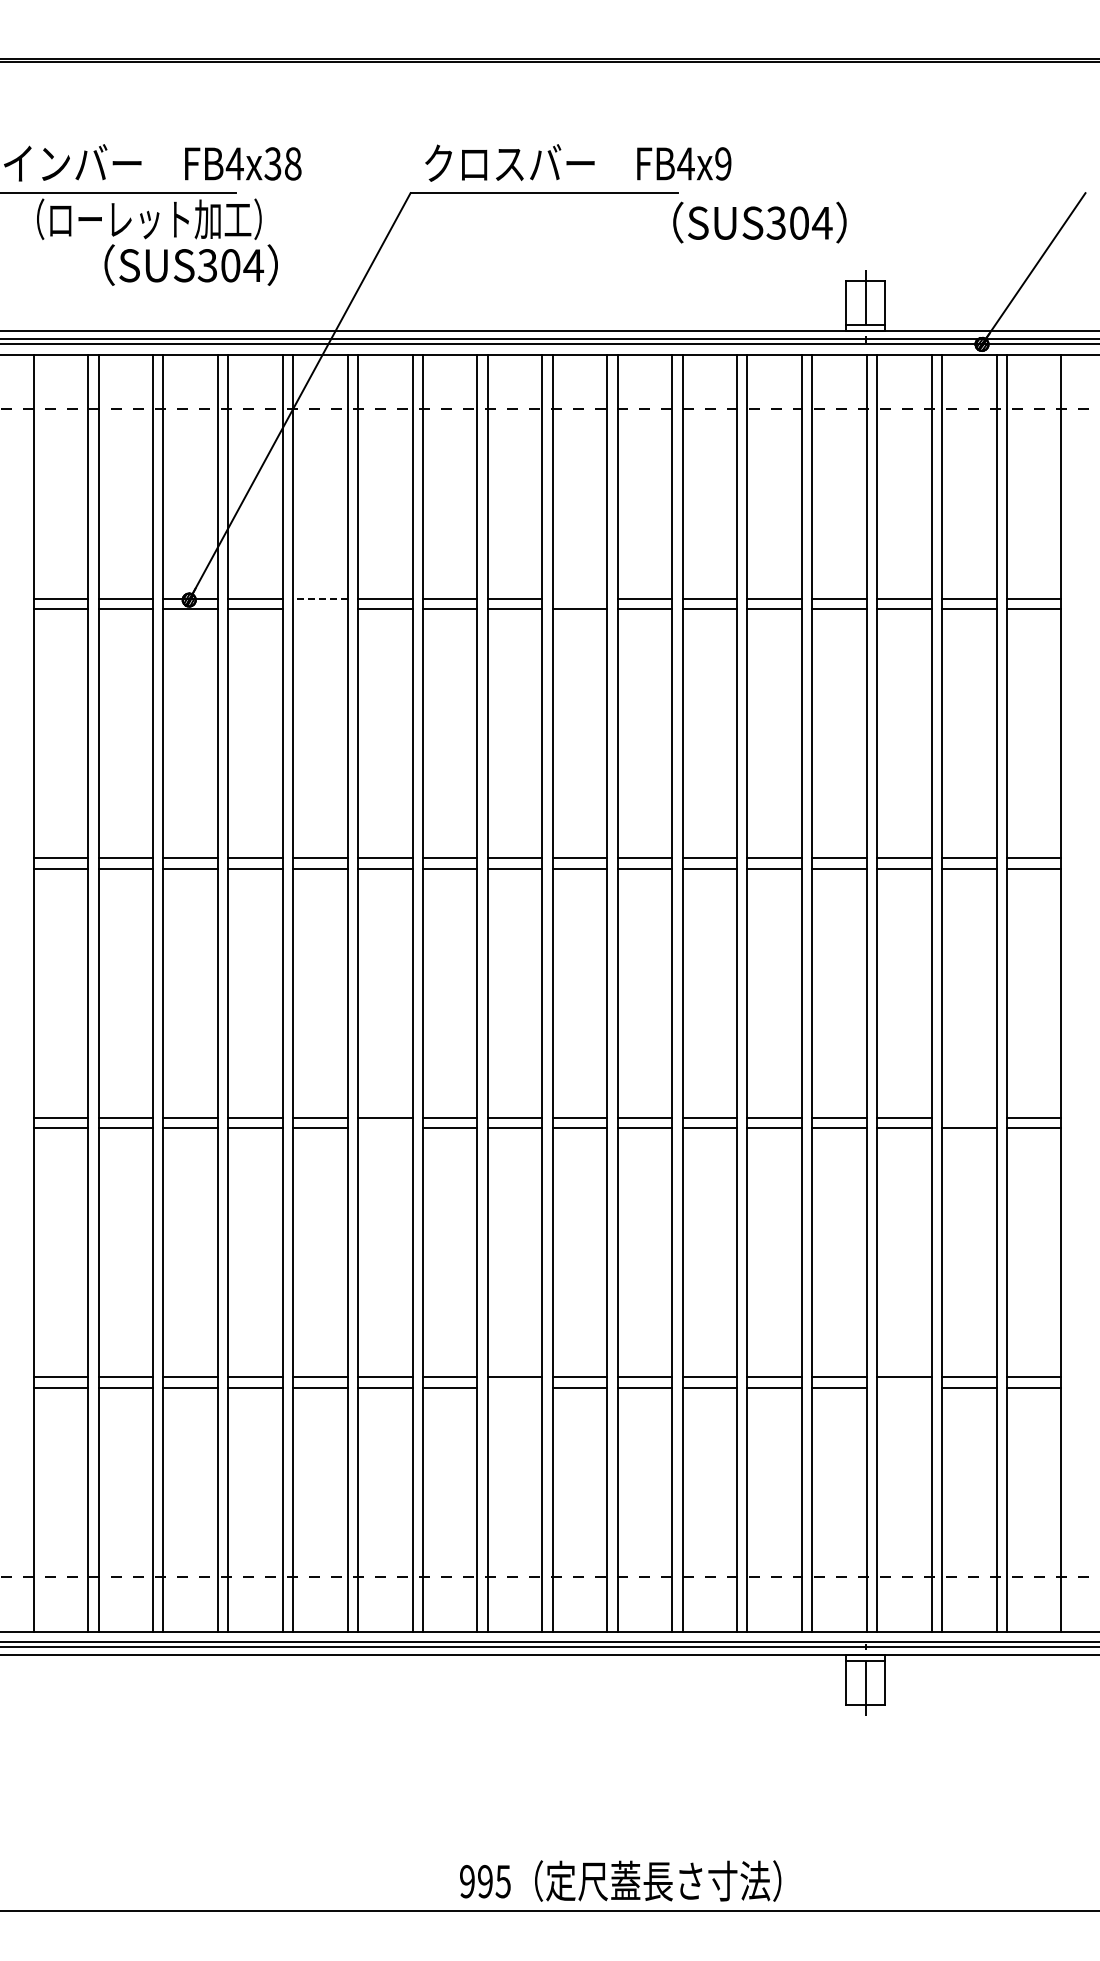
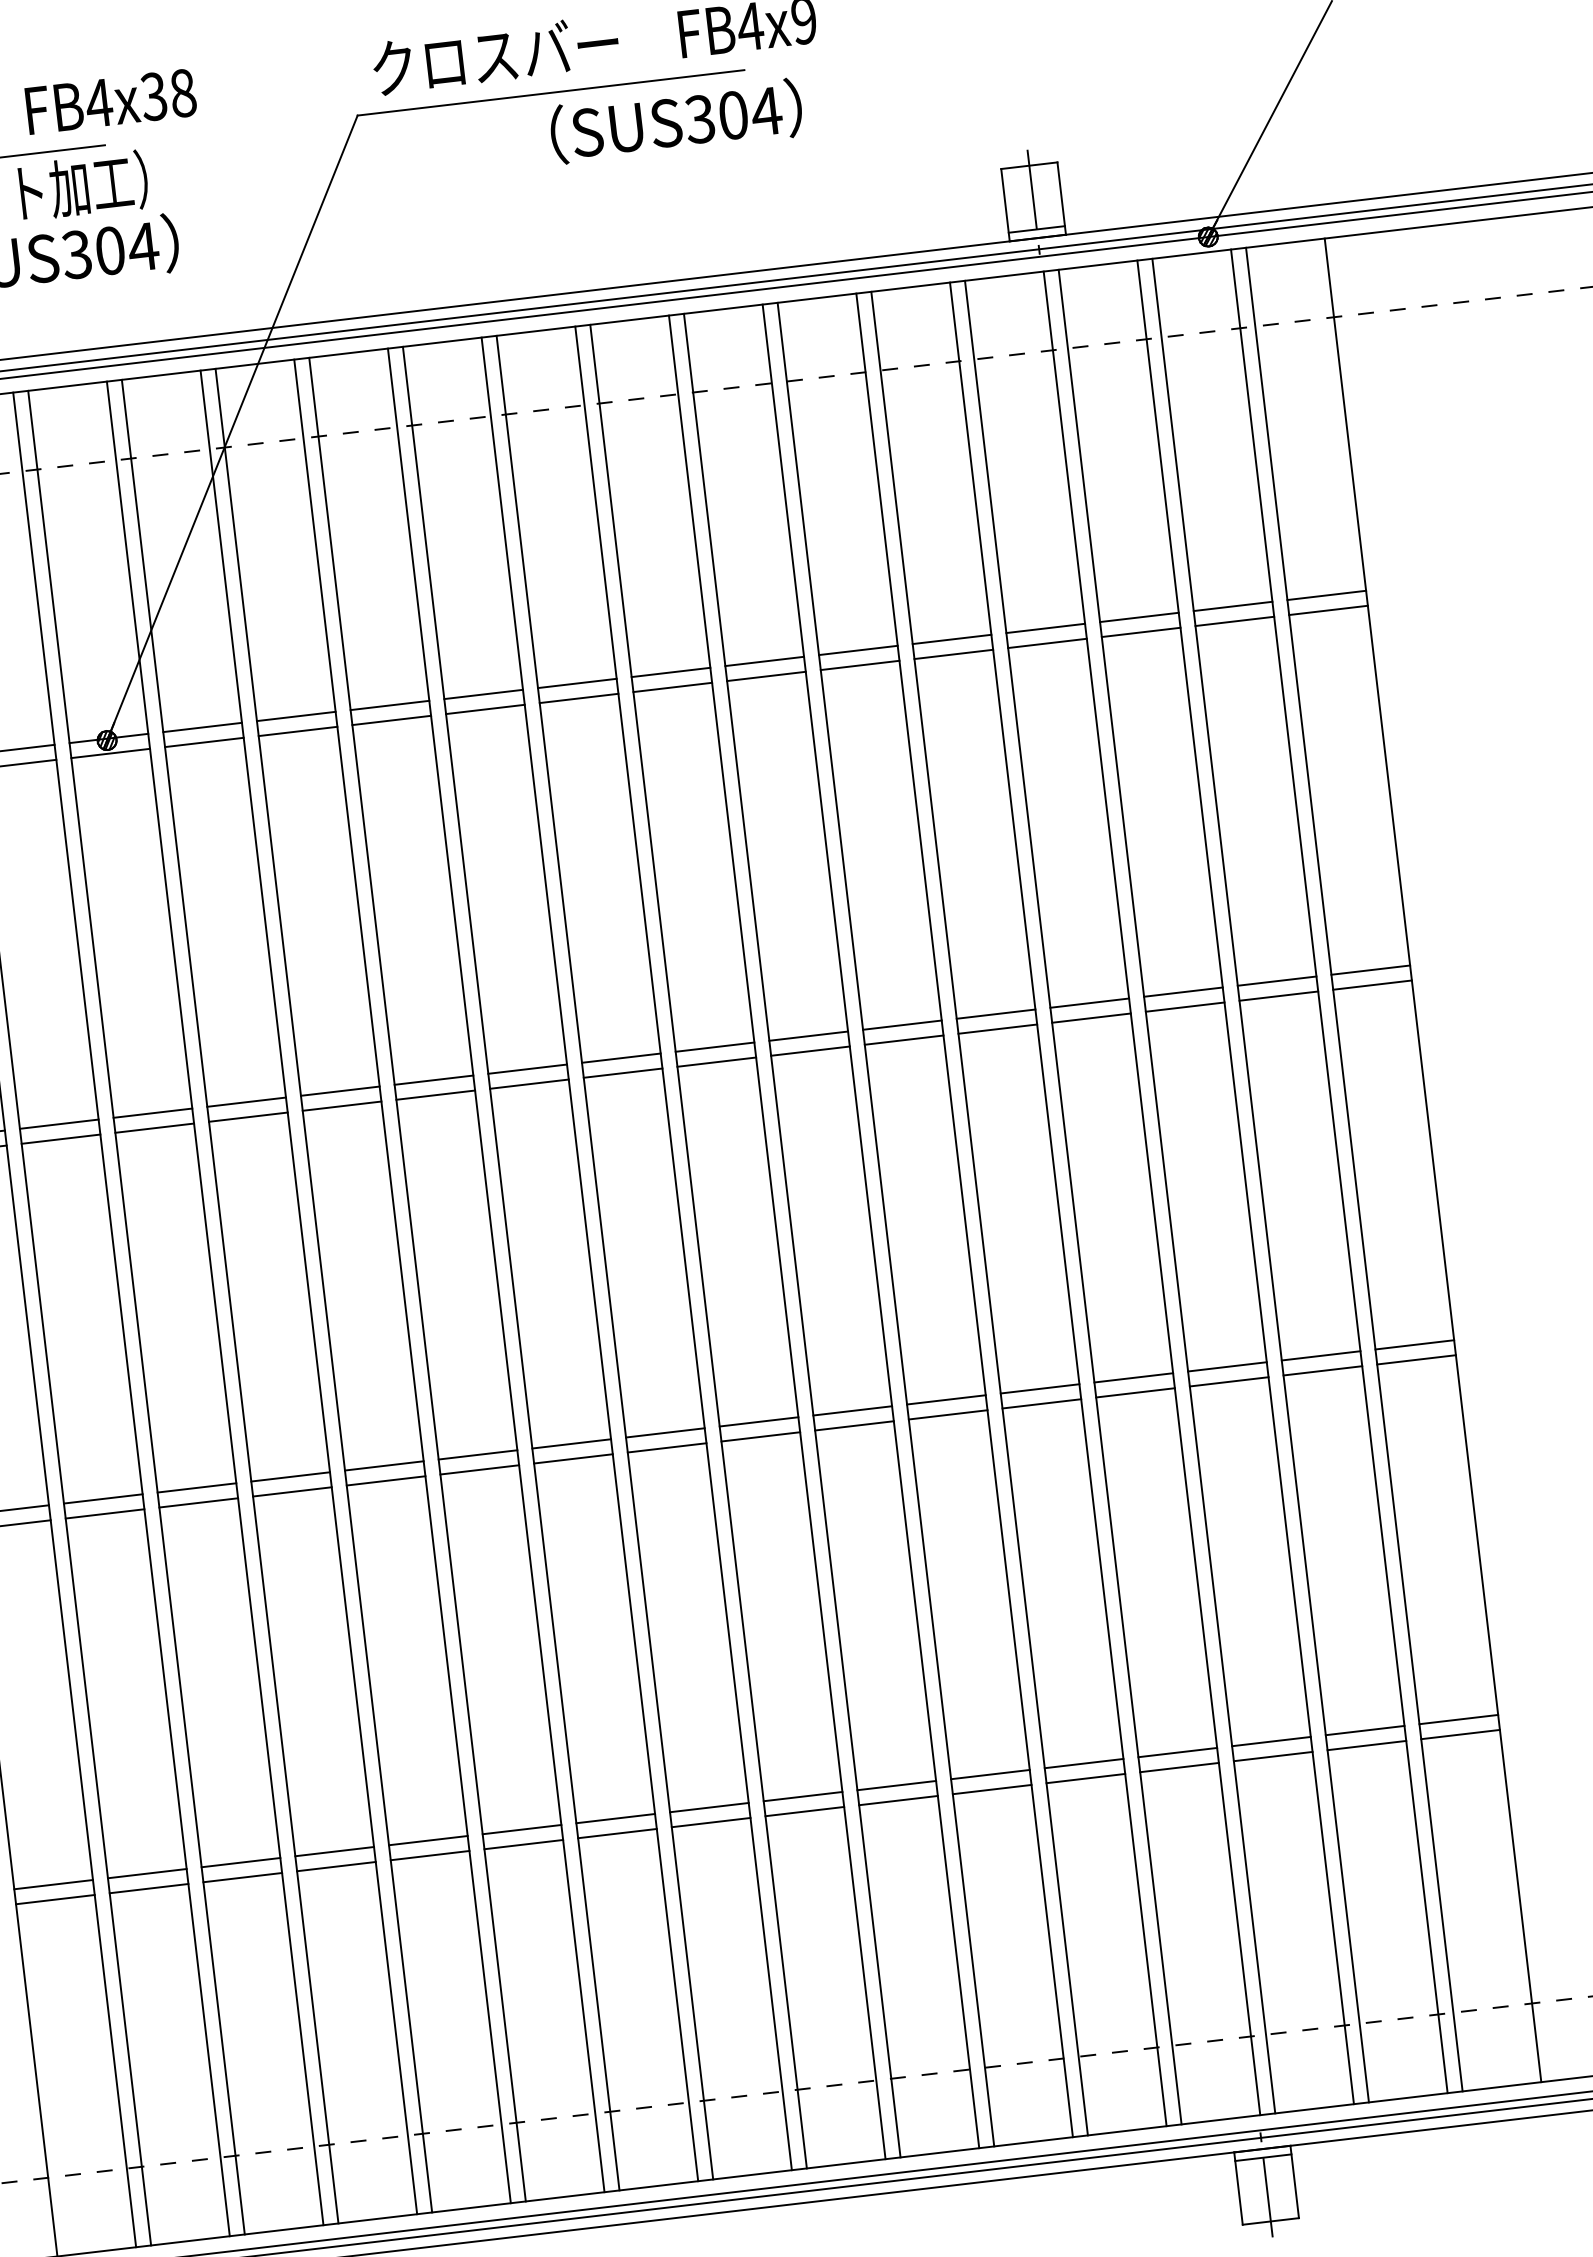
text: (759, 222) -> (675, 121), moved
line: (319, 598) -> (294, 716), dashed -> solid
line: (579, 598) -> (670, 672), added
line: (320, 609) -> (298, 731), added
line: (969, 1117) -> (1321, 1355), added
line: (385, 1128) -> (480, 1470), added
line: (514, 1387) -> (710, 1822), added
line: (904, 1387) -> (1273, 1756), added

